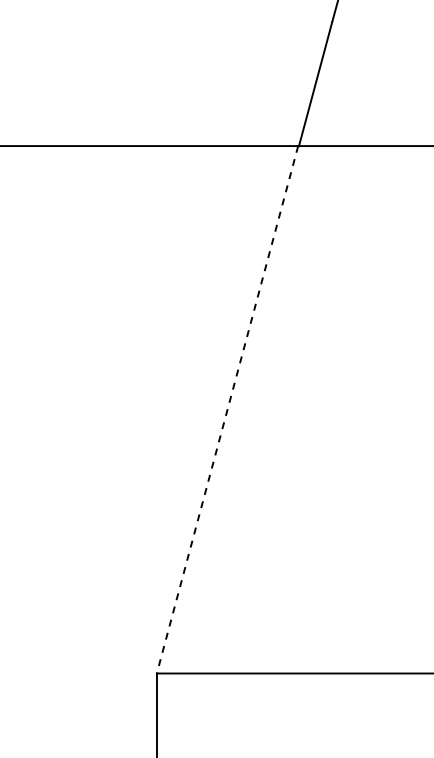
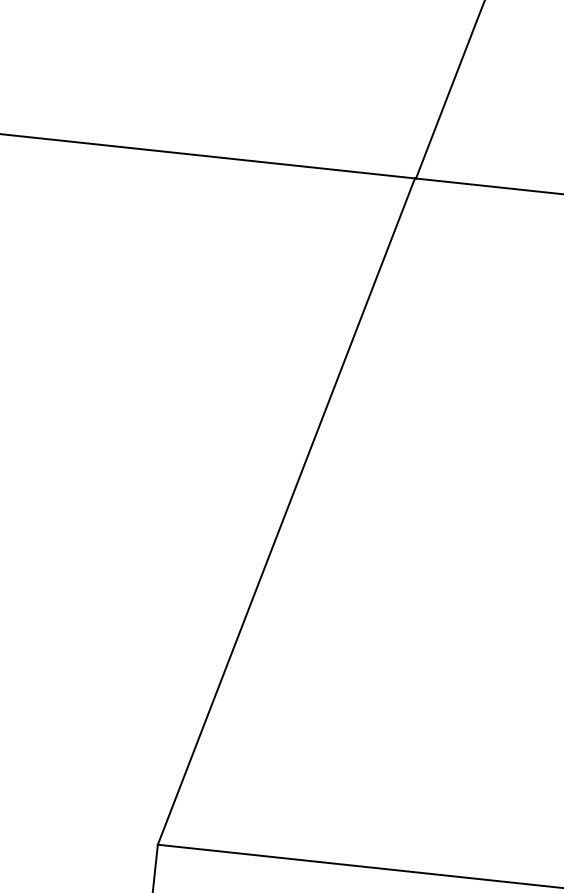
line: (227, 410) -> (286, 512), dashed -> solid

